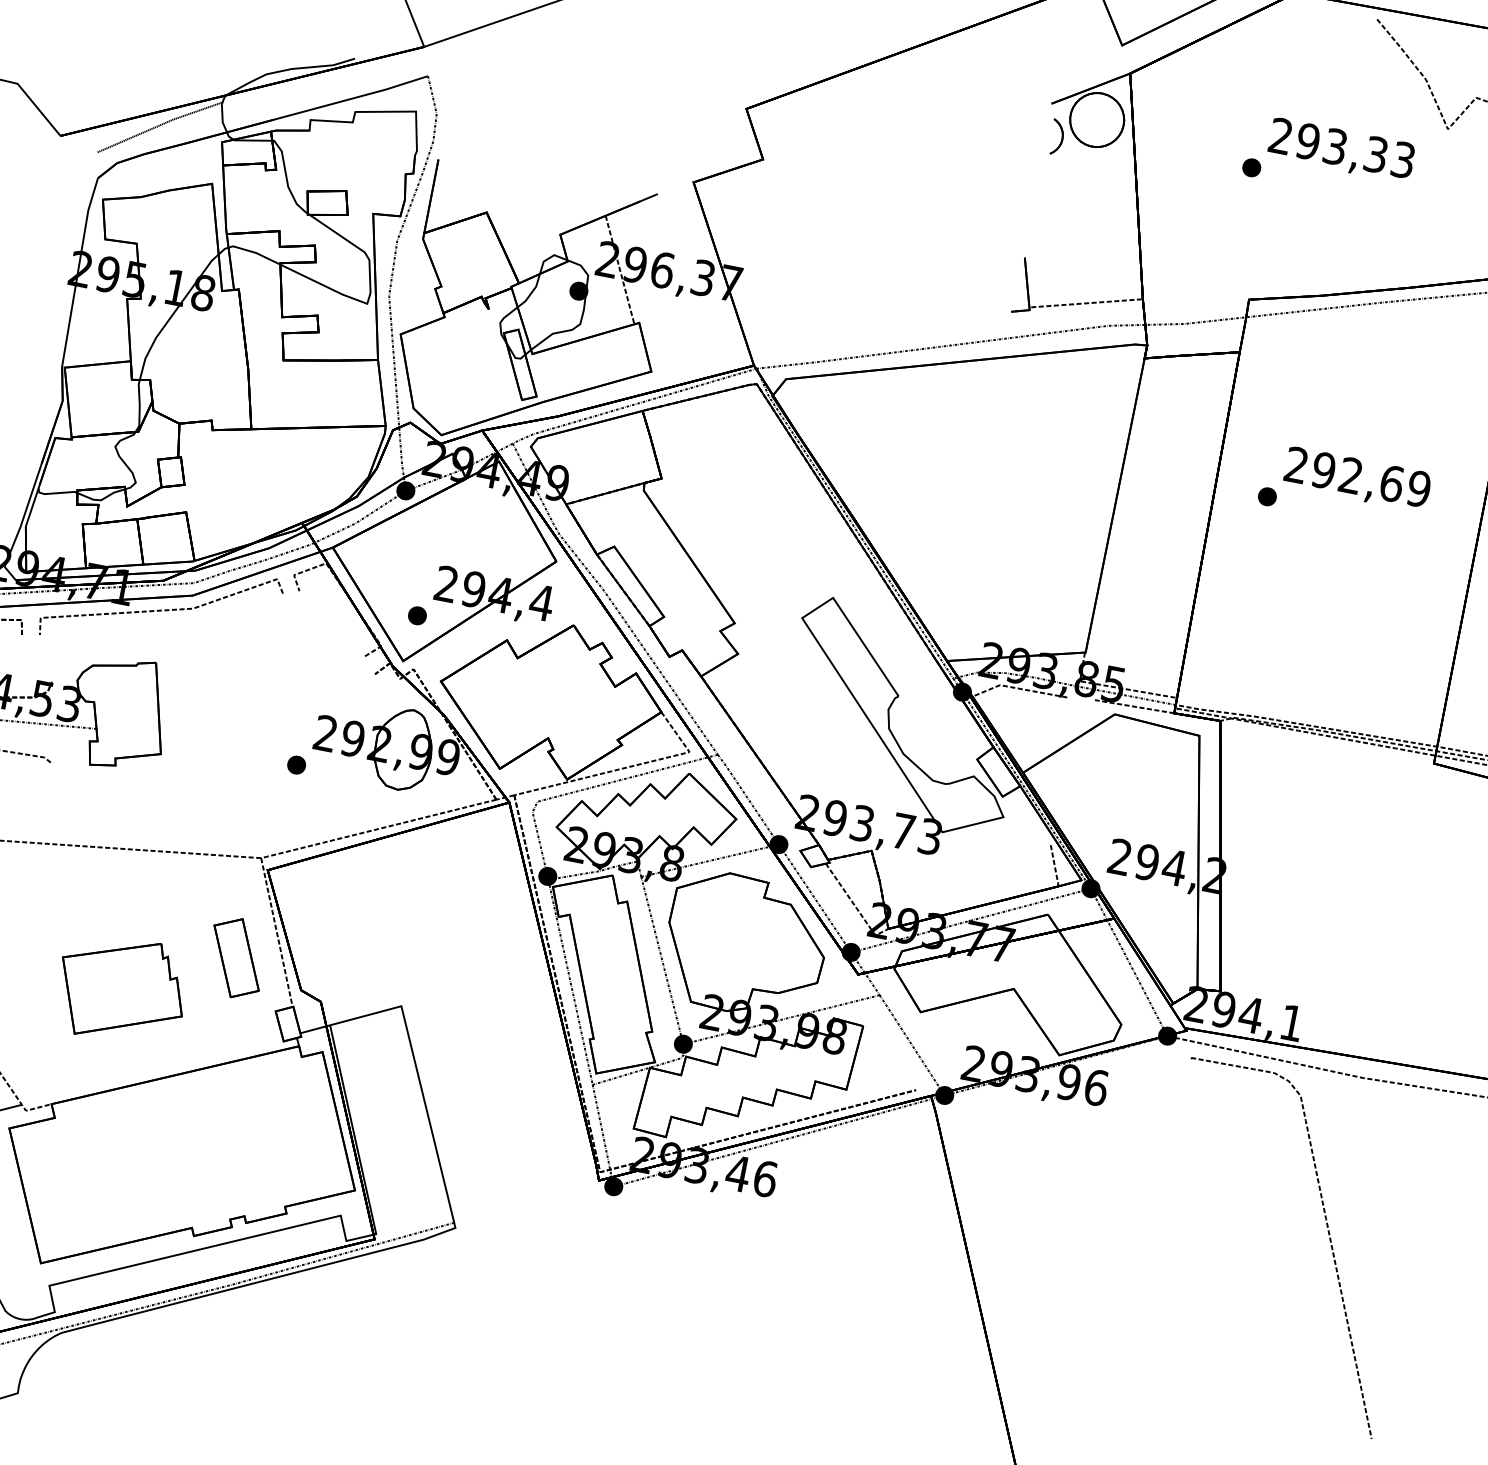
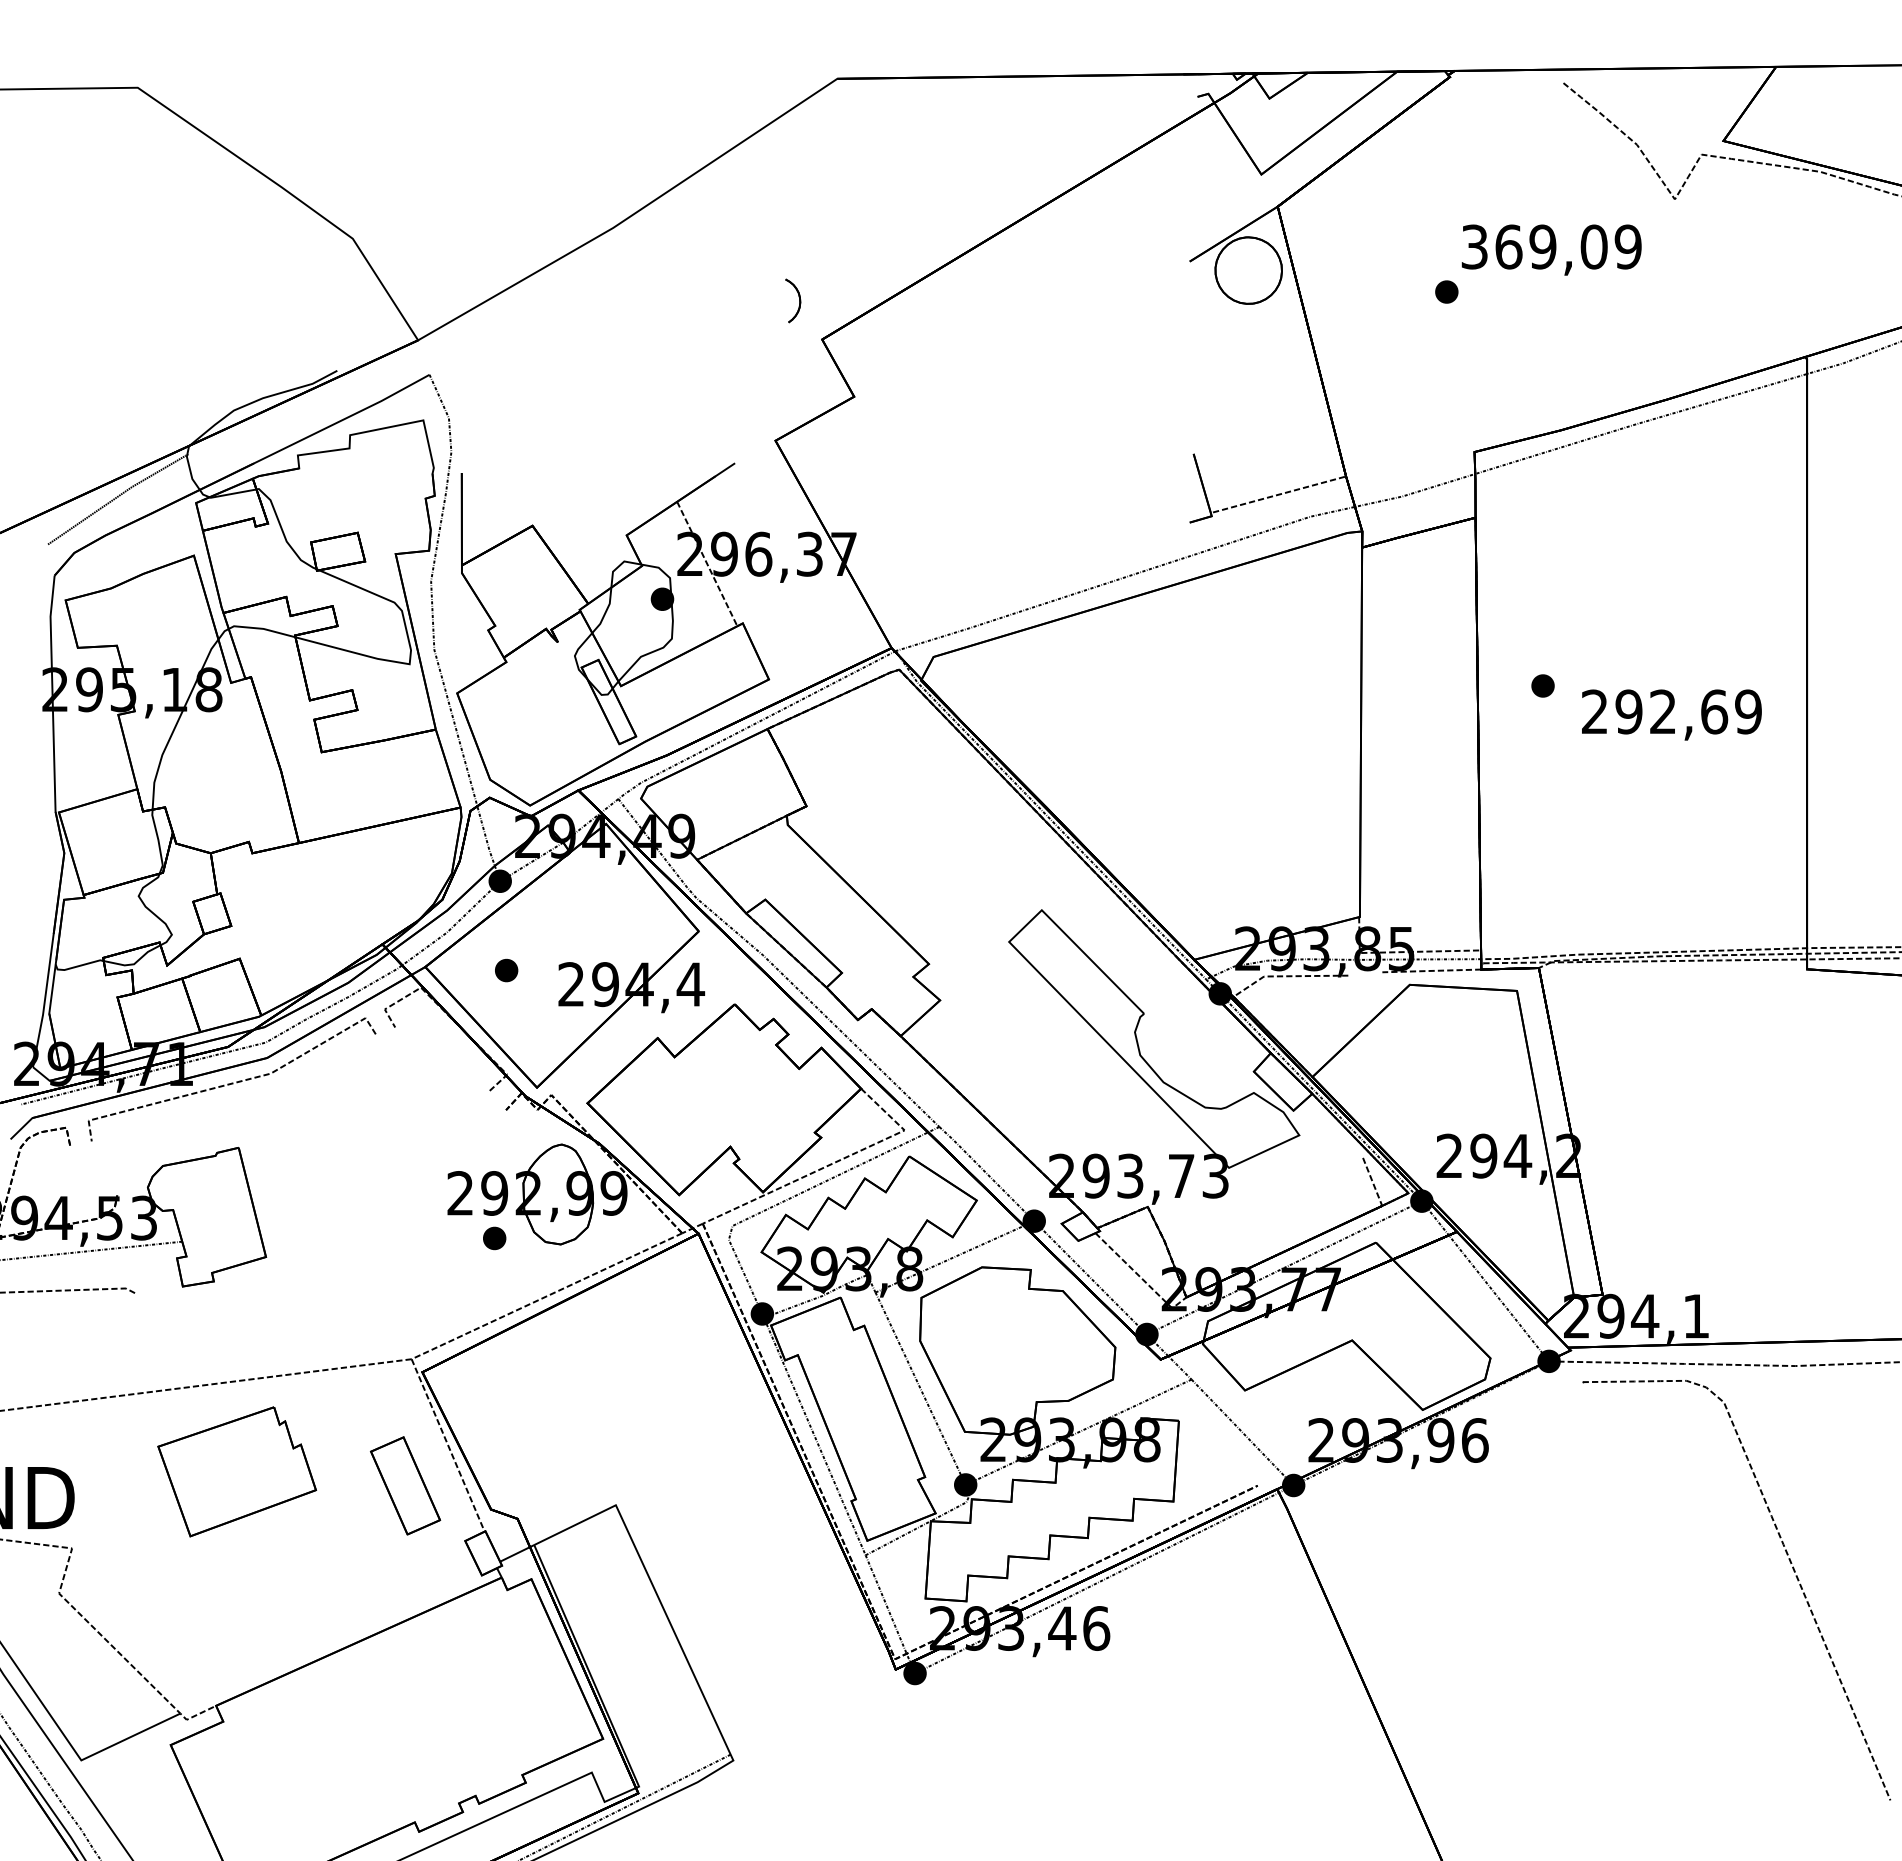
part: (1057, 137) -> (793, 300), moved
text: (1342, 147) -> (1551, 246), 293,33 -> 369,09
text: (1357, 479) -> (1671, 714), moved
part: (417, 615) -> (506, 970), moved
part: (296, 765) -> (494, 1238), moved
part: (122, 989) -> (237, 1471), moved

